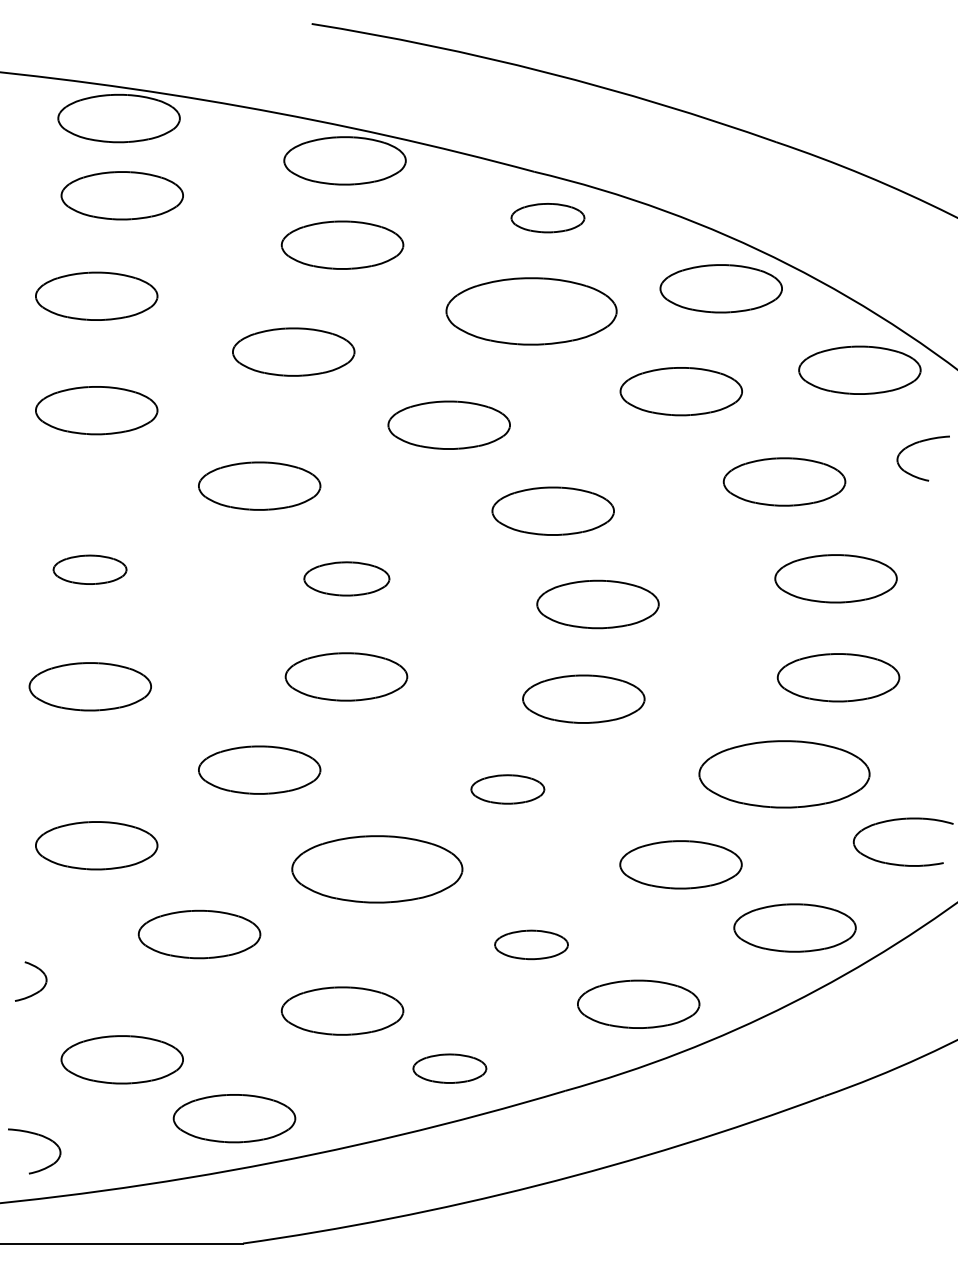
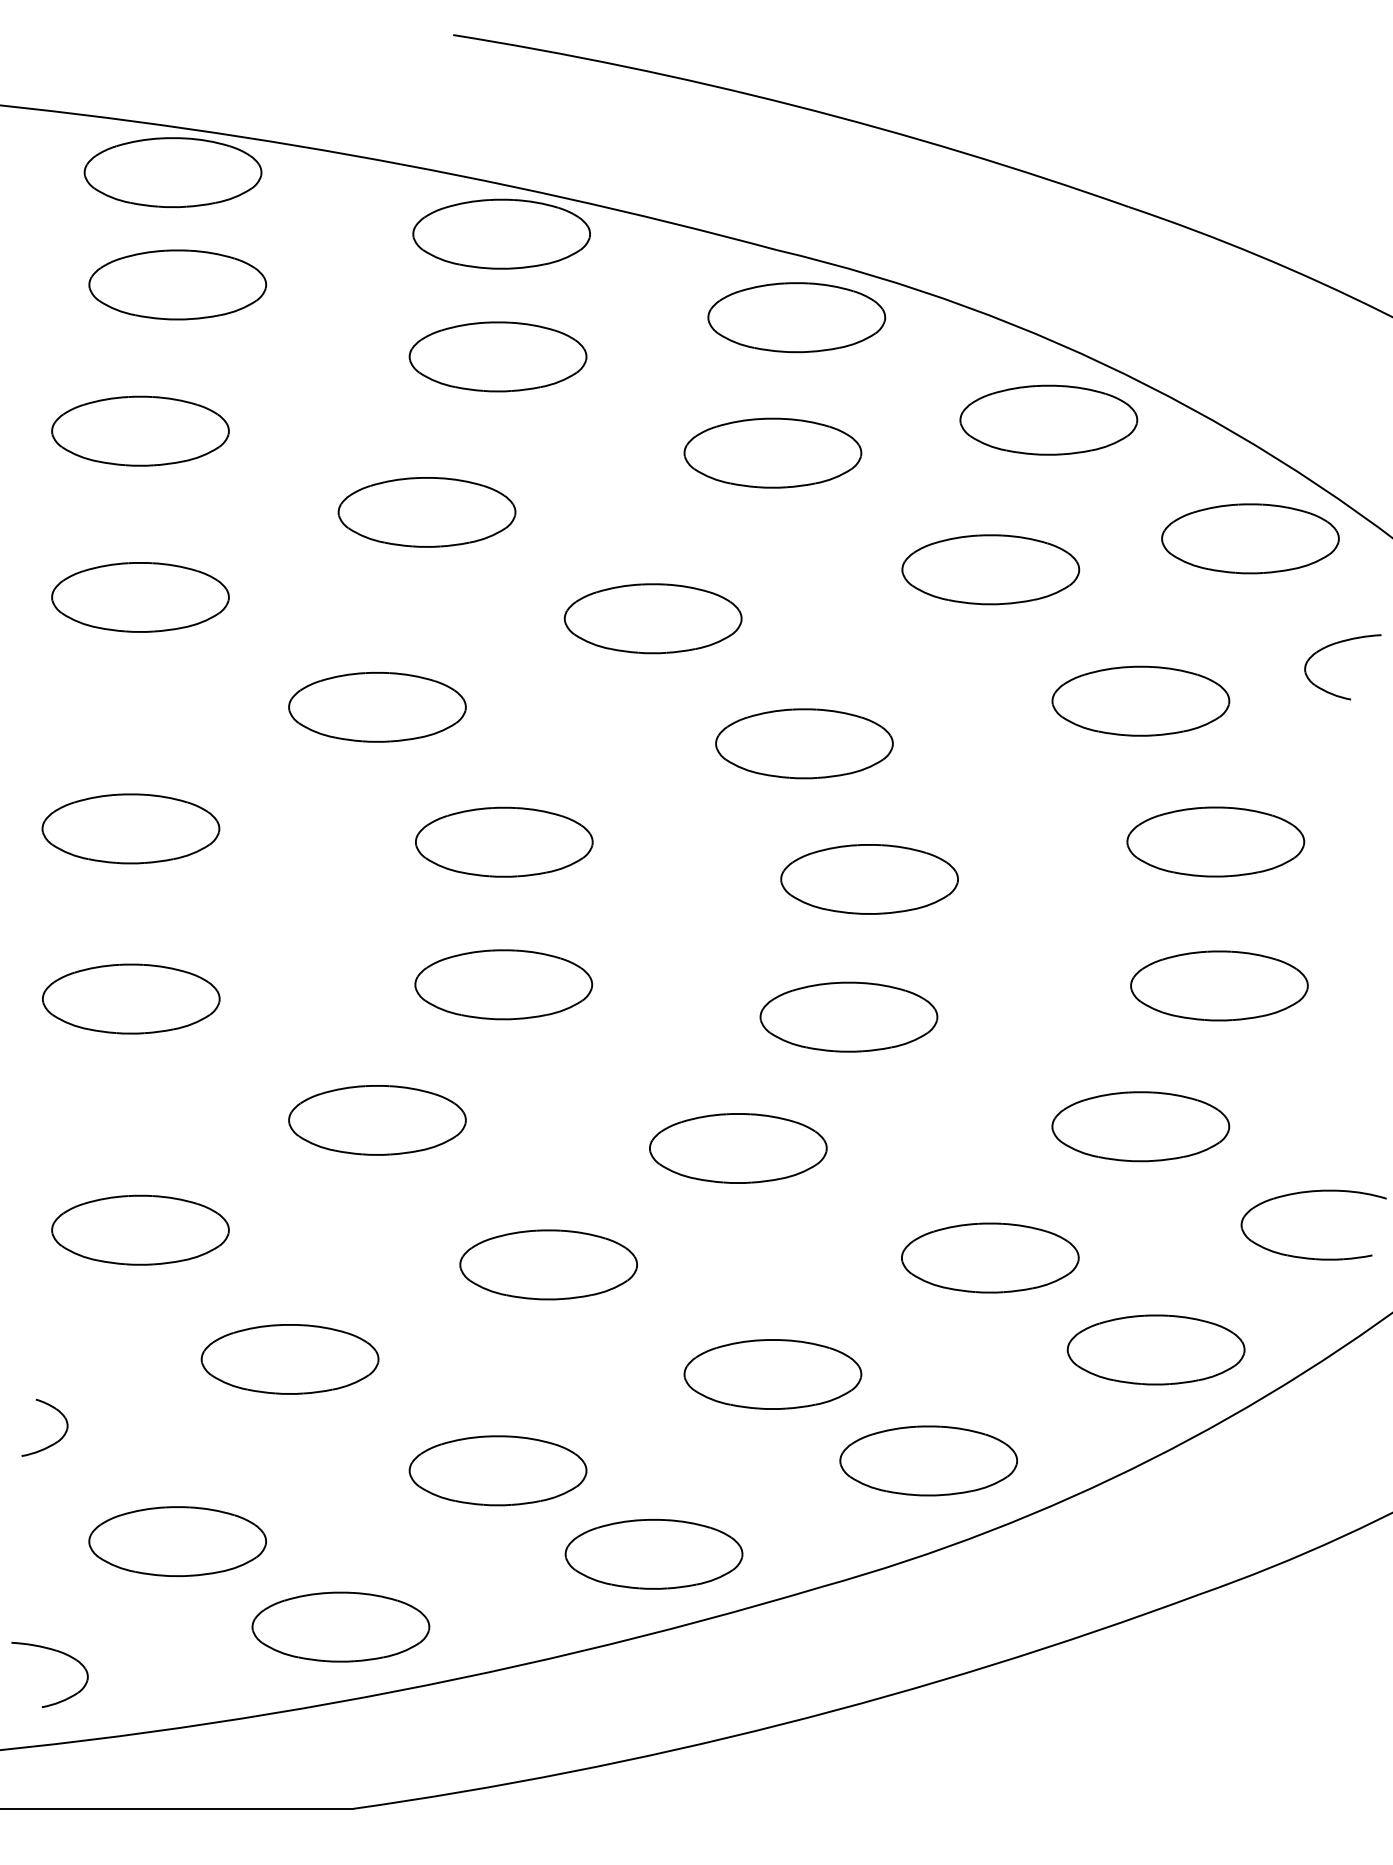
part: (547, 217) -> (796, 316), size x1.67
part: (531, 311) -> (772, 453), size x0.71
part: (89, 569) -> (130, 828), size x1.67
part: (346, 578) -> (503, 841), size x1.43
part: (784, 774) -> (1140, 1126), size x0.71
part: (507, 789) -> (737, 1148), size x1.67
part: (377, 869) -> (548, 1264), size x0.71
part: (531, 944) -> (772, 1373), size x1.67
part: (449, 1068) -> (653, 1554), size x1.67

